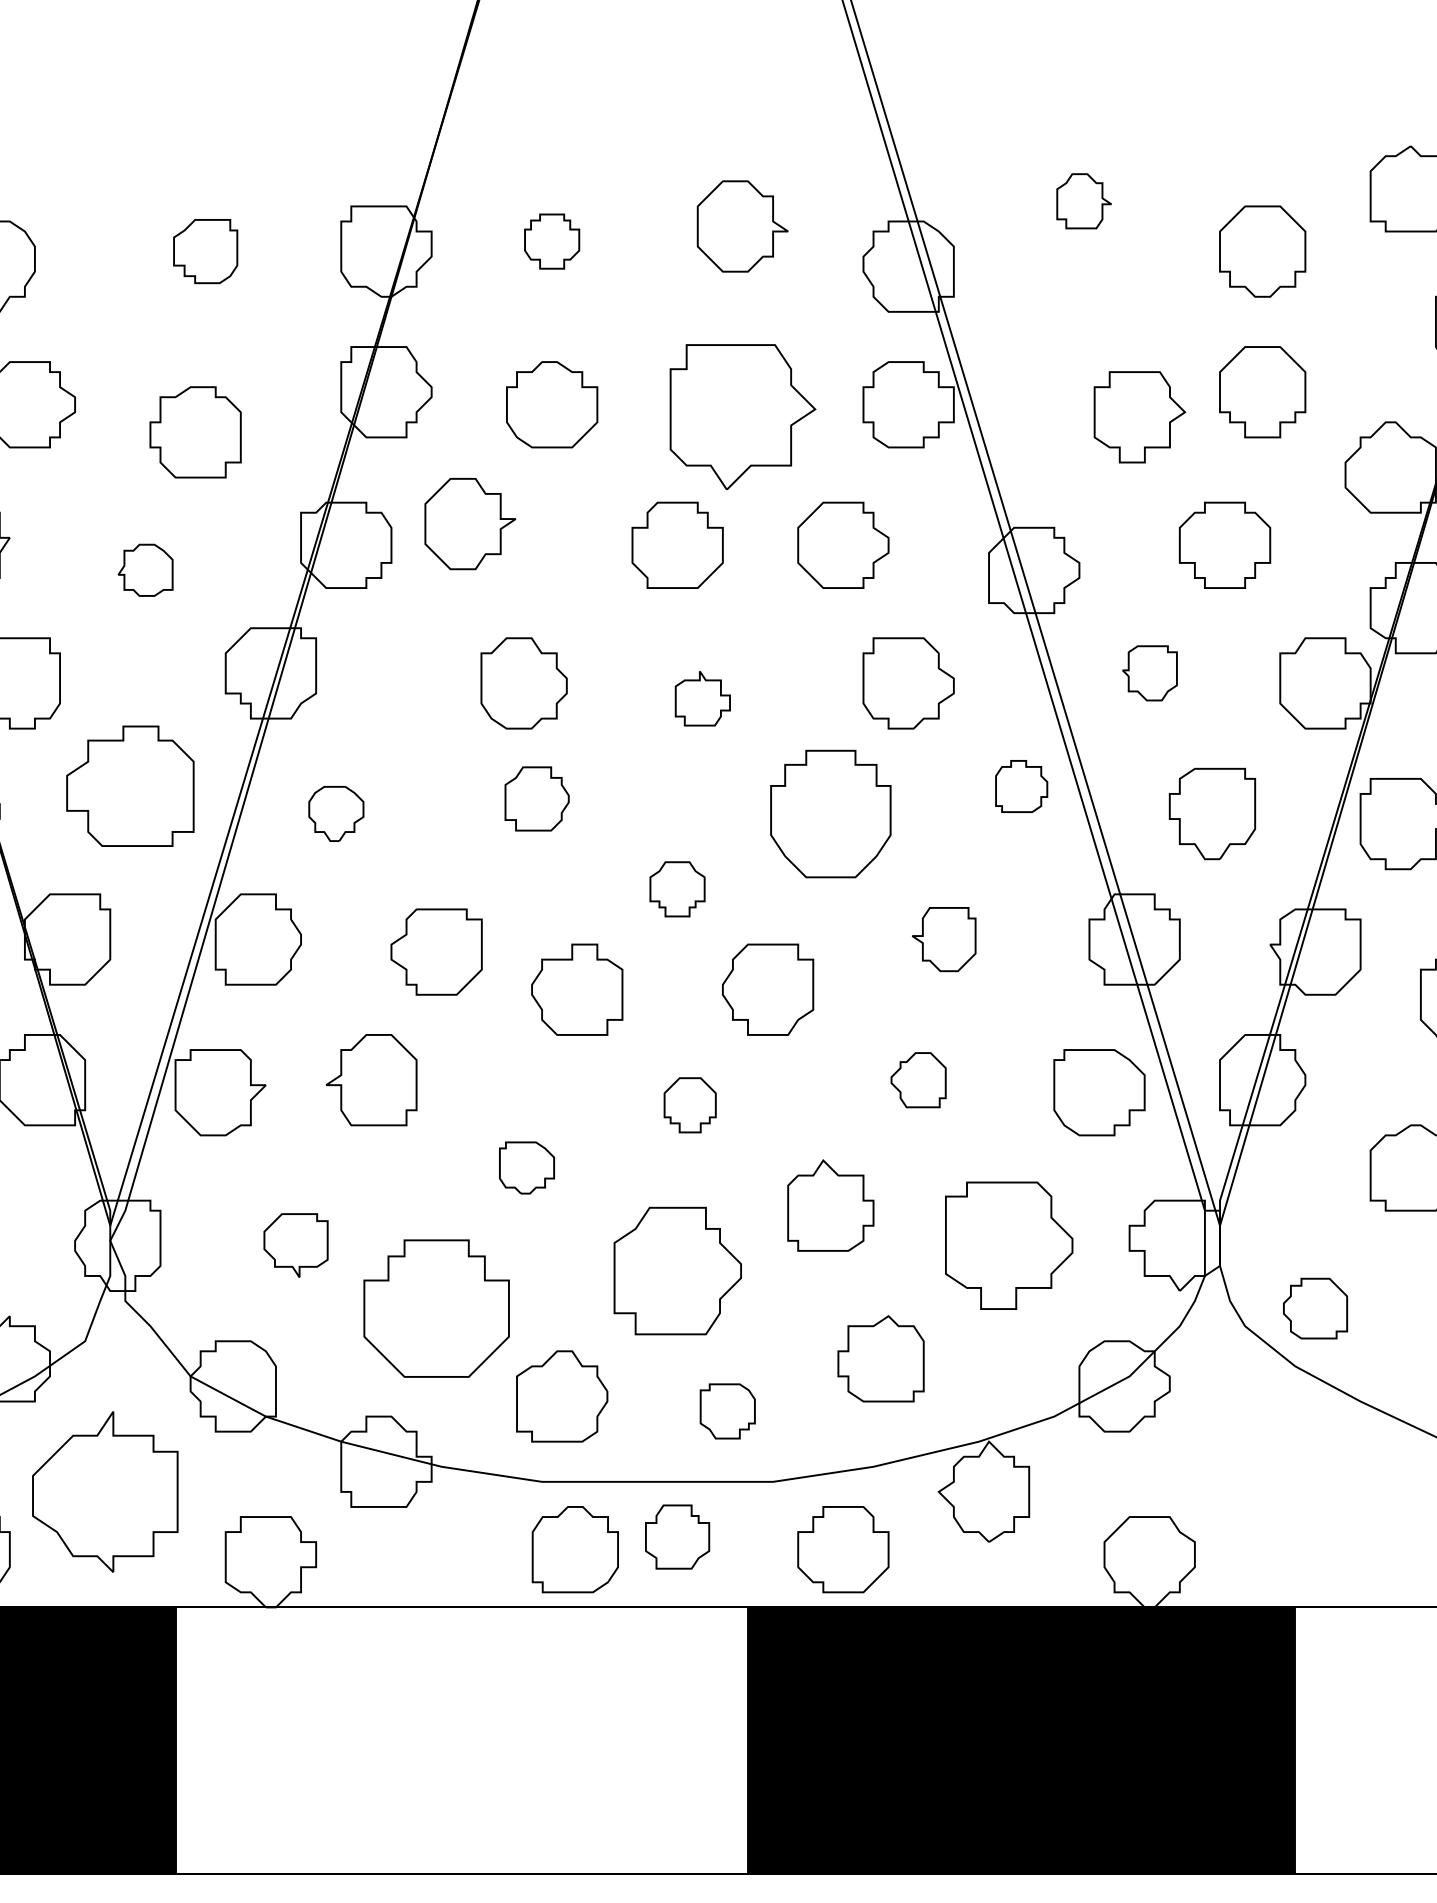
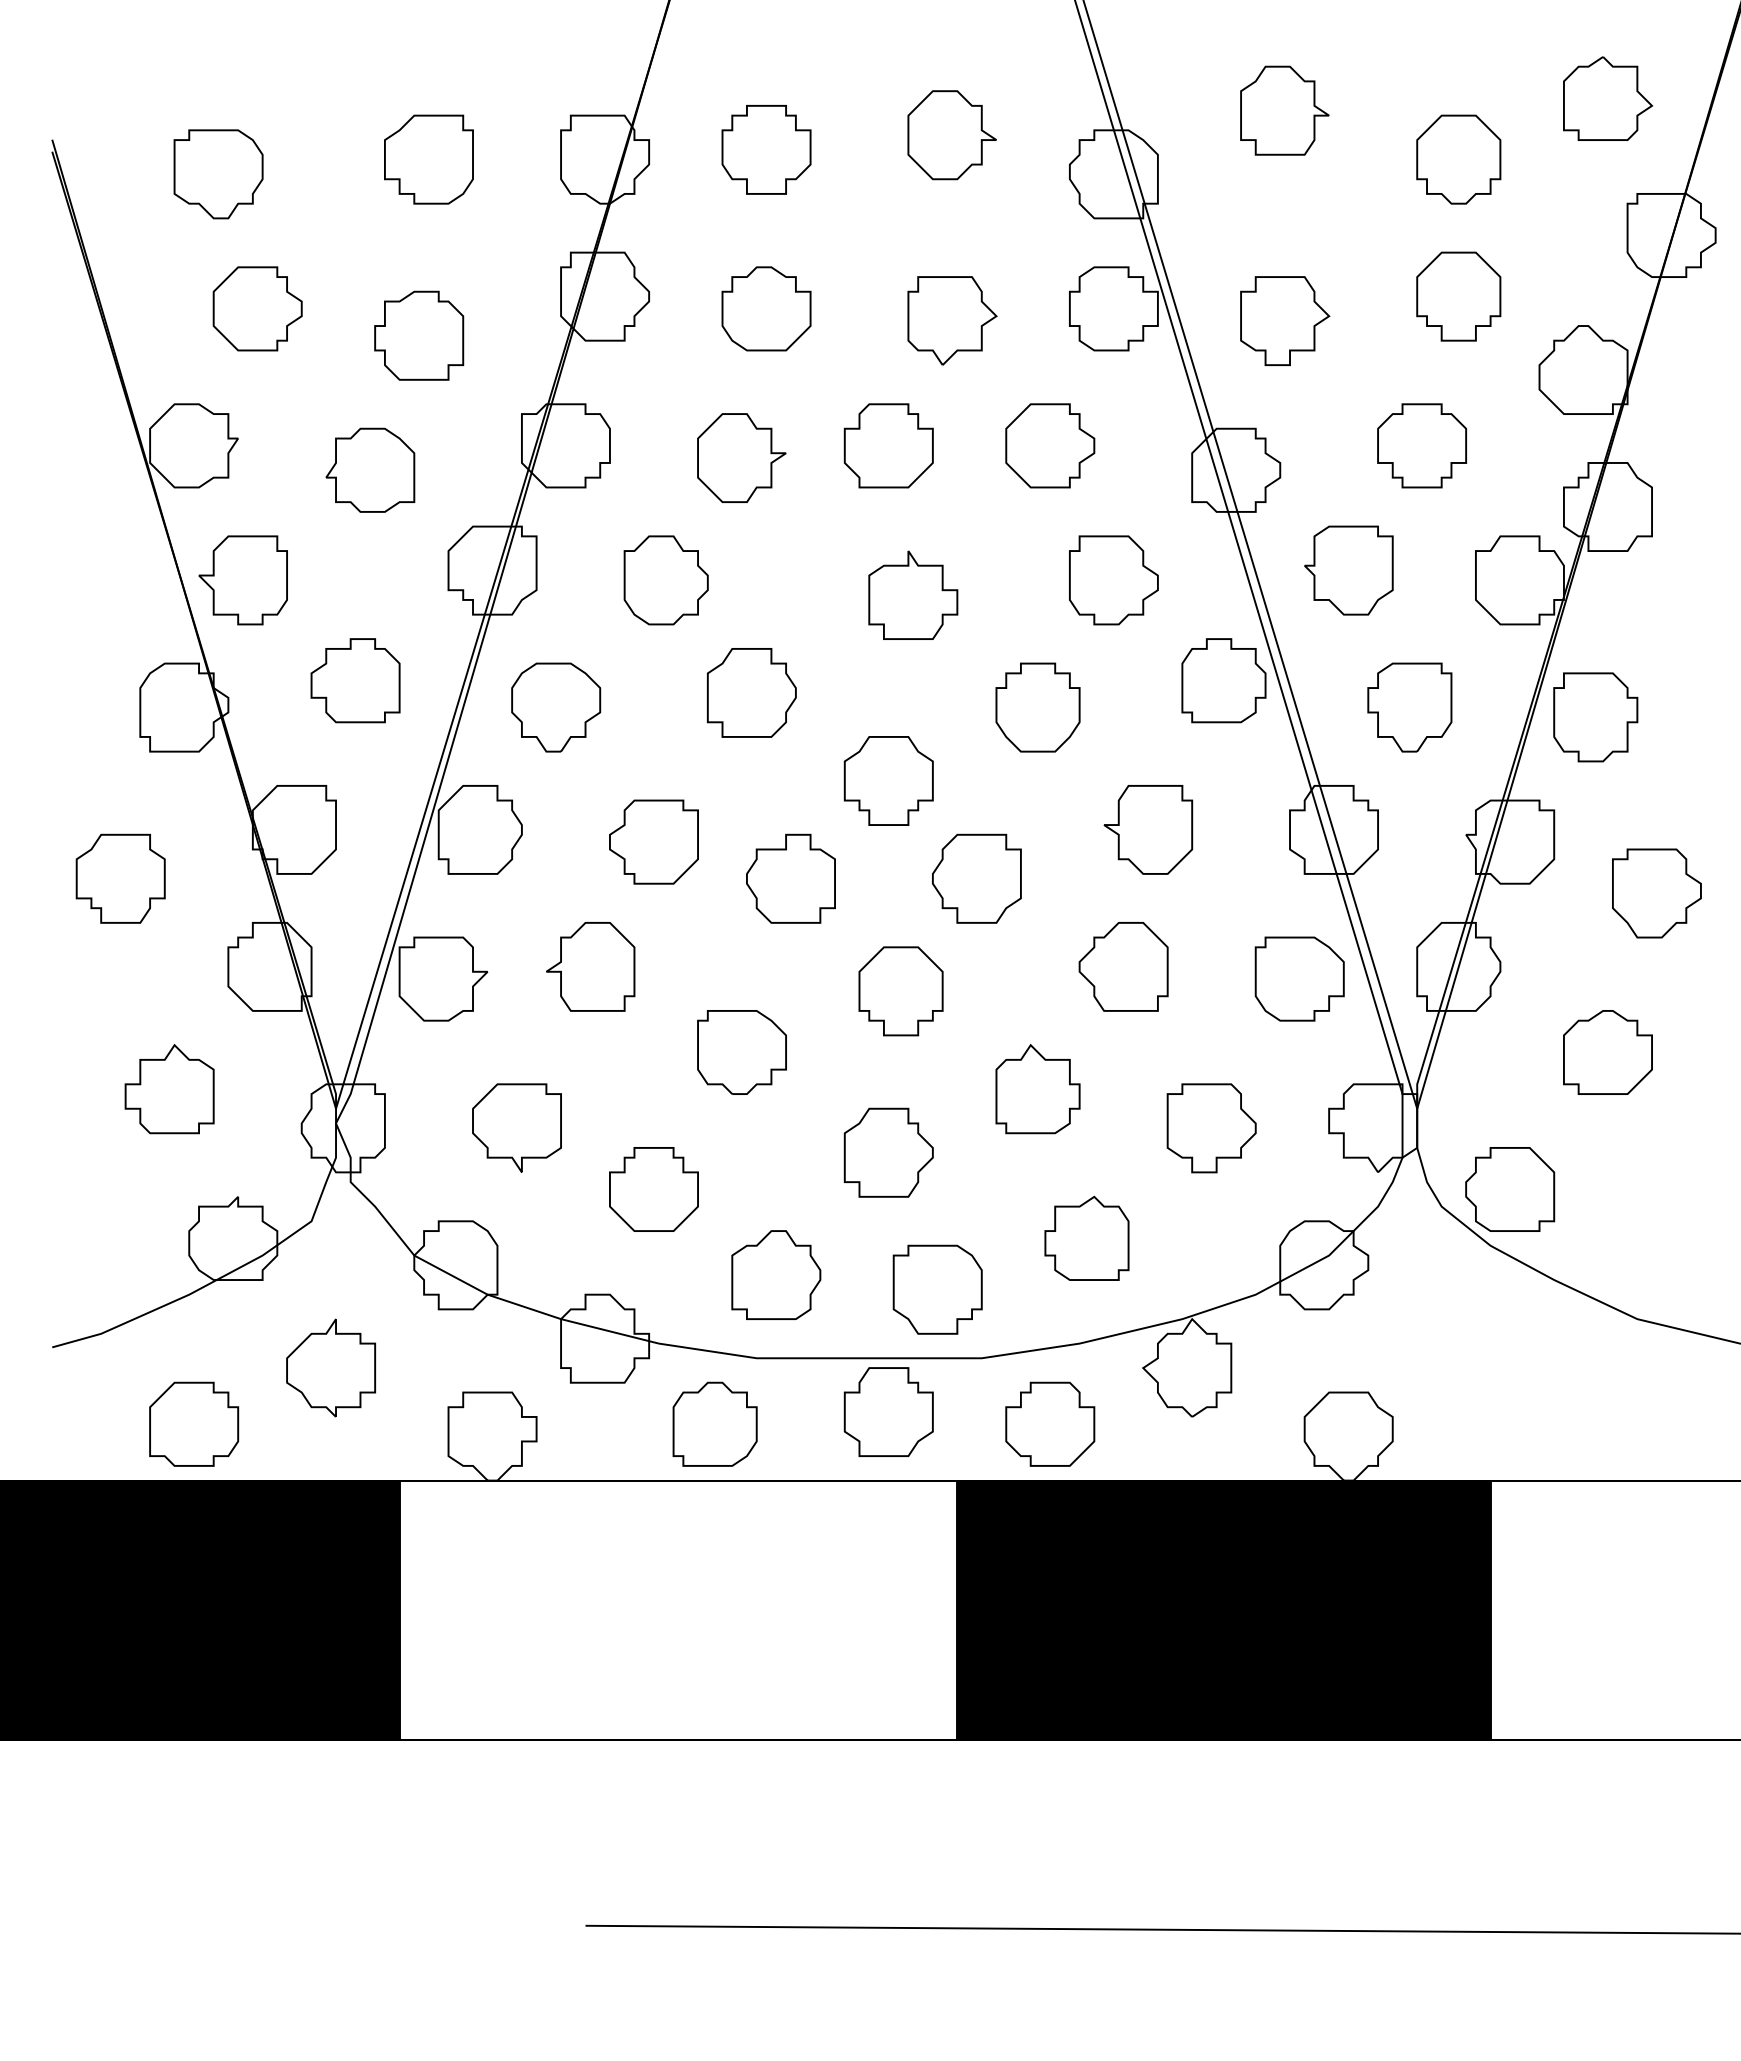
part: (1083, 201) -> (1284, 110), size x1.67
part: (552, 241) -> (766, 149), size x1.67
part: (205, 251) -> (428, 159), size x1.43
part: (743, 416) -> (952, 320), size x0.62
part: (1140, 416) -> (1285, 320), moved
part: (470, 523) -> (741, 457), moved
part: (145, 569) -> (370, 469), size x1.67
part: (1149, 673) -> (1348, 570), size x1.67
part: (523, 683) -> (665, 580), moved
part: (703, 697) -> (913, 594), size x1.67
part: (130, 786) -> (355, 680), size x0.71
part: (1021, 786) -> (1223, 680), size x1.67
part: (536, 798) -> (751, 692), size x1.43
part: (336, 813) -> (556, 707), size x1.67
part: (830, 813) -> (1037, 707), size x0.71
part: (677, 888) -> (888, 780), size x1.67
part: (944, 939) -> (1148, 829), size x1.43
part: (918, 1079) -> (1123, 966), size x1.67
part: (689, 1105) -> (900, 991), size x1.67
part: (526, 1168) -> (741, 1052), size x1.67
part: (295, 1244) -> (516, 1127), size x1.43
part: (1008, 1246) -> (1211, 1128), size x0.71
part: (677, 1270) -> (888, 1152), size x0.71
part: (436, 1308) -> (653, 1189), size x0.62
part: (1315, 1308) -> (1510, 1189), size x1.43
part: (727, 1411) -> (937, 1289), size x1.67
part: (104, 1491) -> (330, 1367), size x0.62
part: (677, 1536) -> (888, 1411), size x1.43
part: (574, 1548) -> (714, 1423), moved

